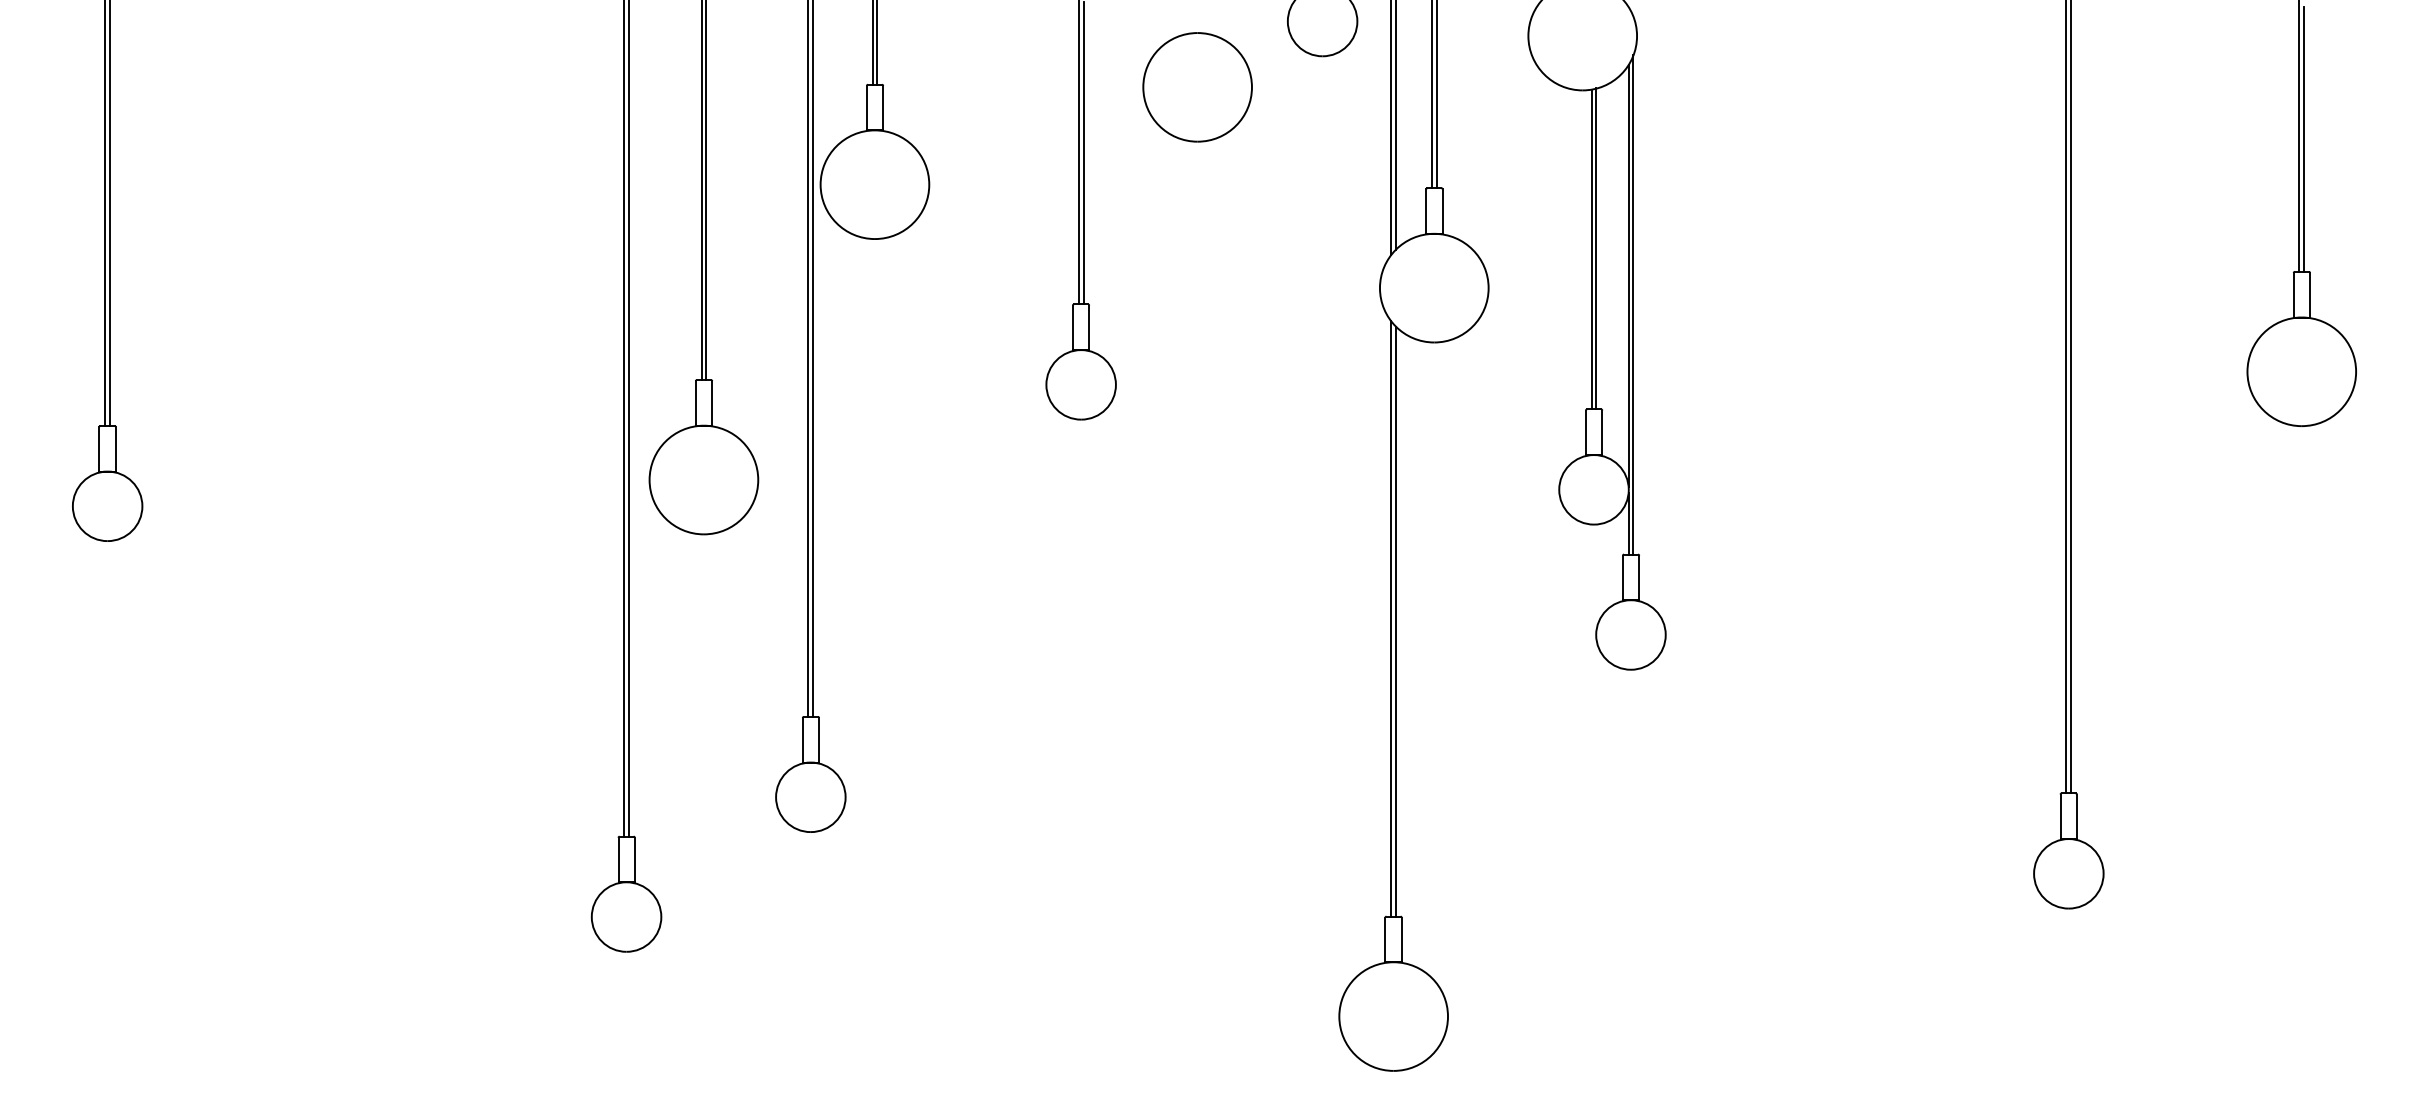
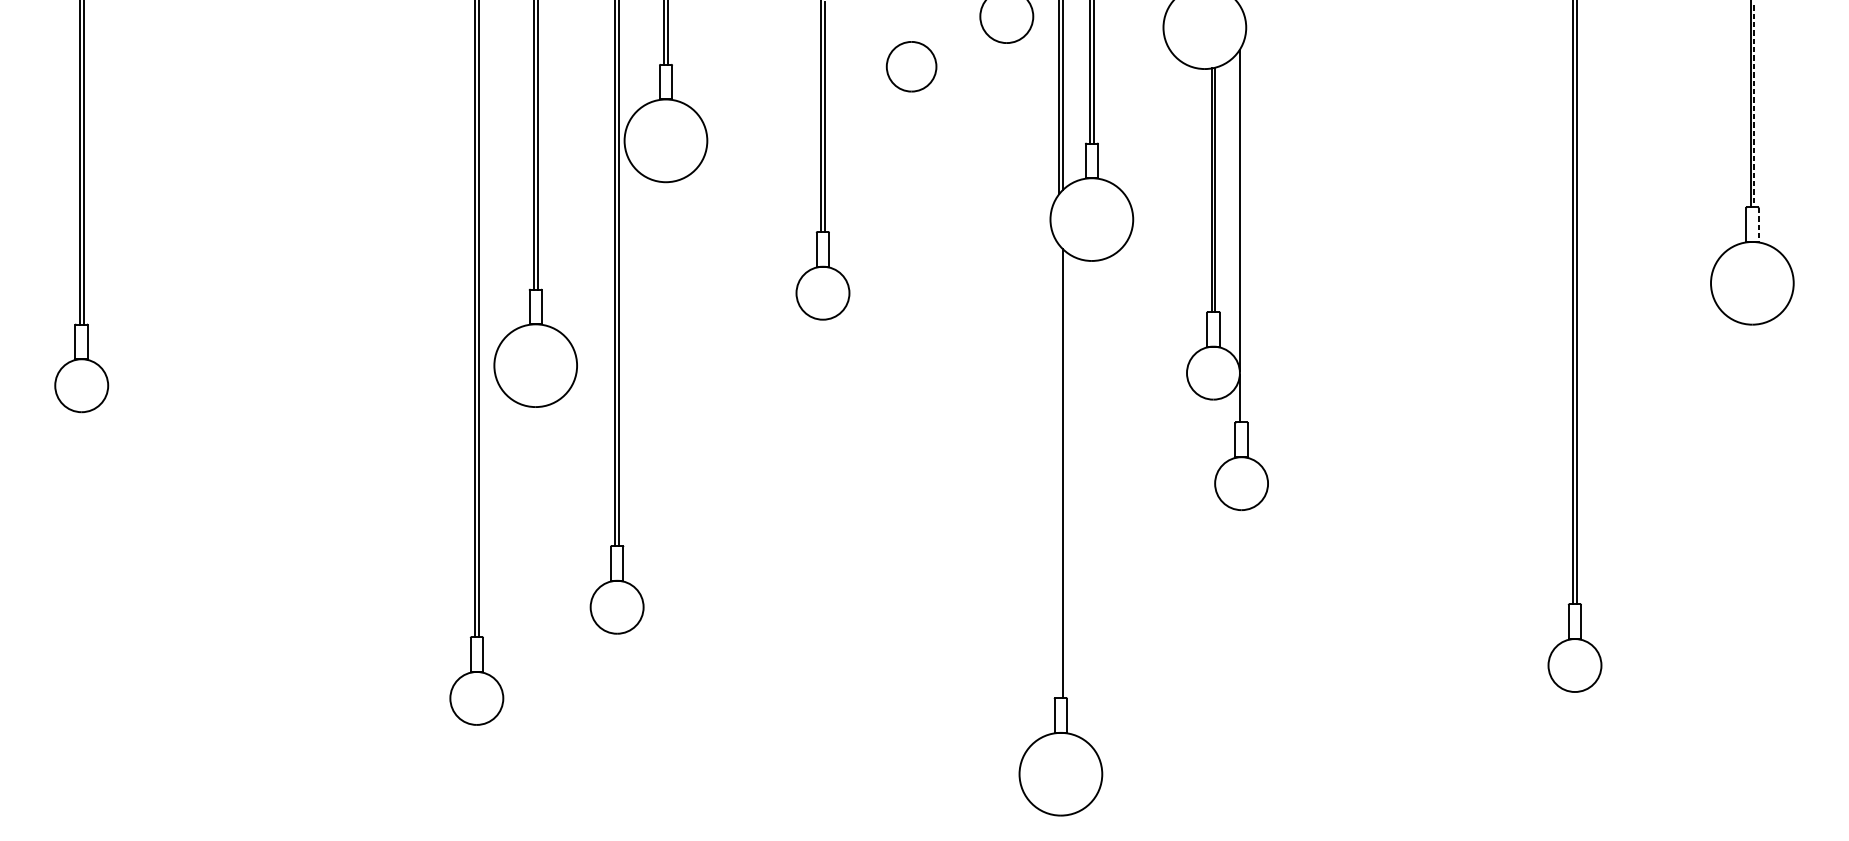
part: (1197, 87) -> (911, 66), size x0.6
line: (2304, 139) -> (1754, 106), solid -> dashed
line: (2310, 295) -> (1758, 225), solid -> dashed
line: (1633, 304) -> (1243, 232), removed
line: (1391, 618) -> (1059, 471), removed

